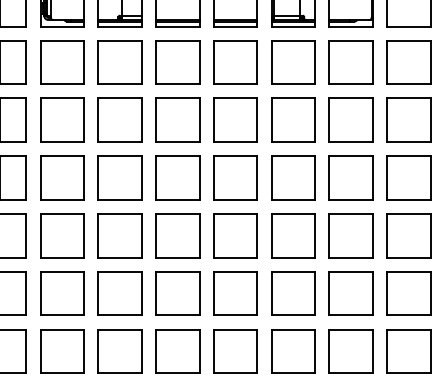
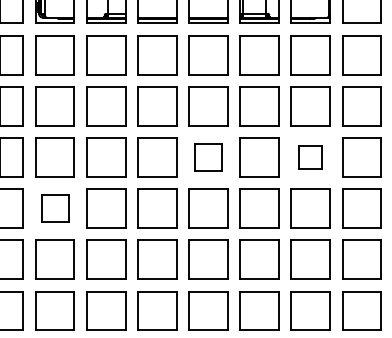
part: (235, 178) -> (208, 157), size x0.7
part: (350, 178) -> (310, 157), size x0.6
part: (61, 235) -> (54, 208), size x0.7

